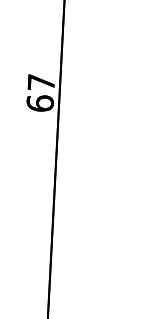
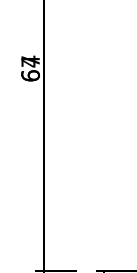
text: (41, 82) -> (30, 61), 67 -> 64

